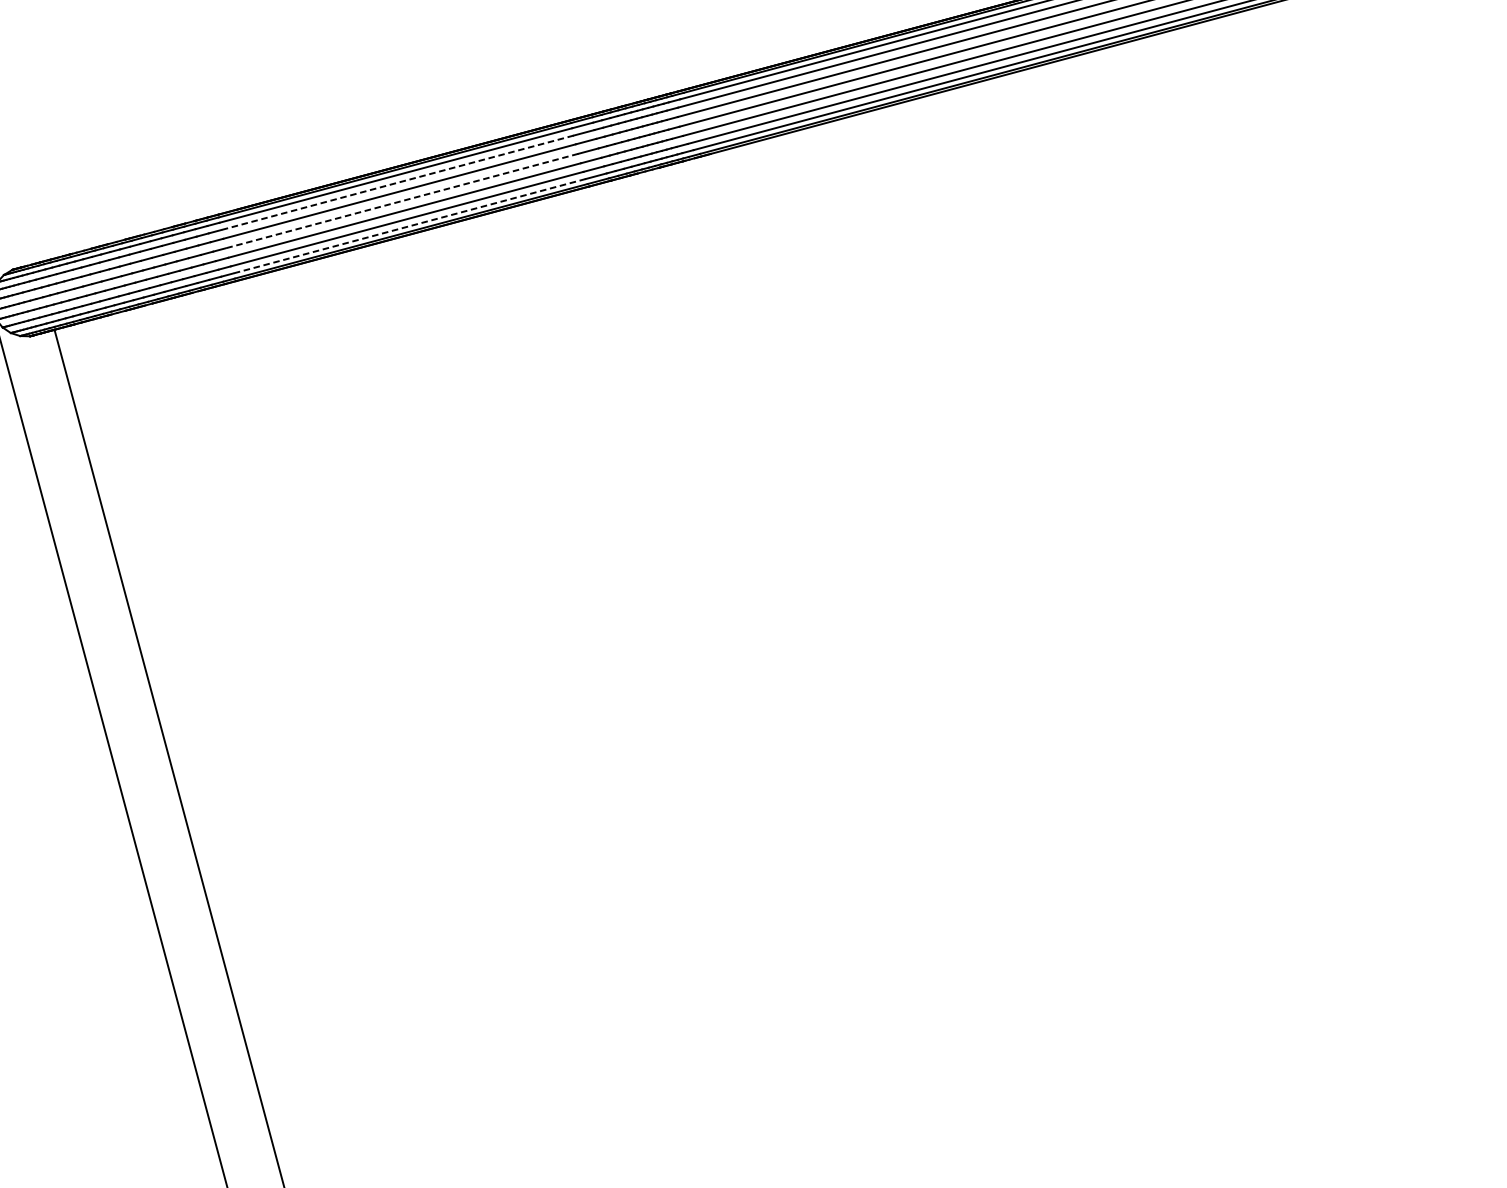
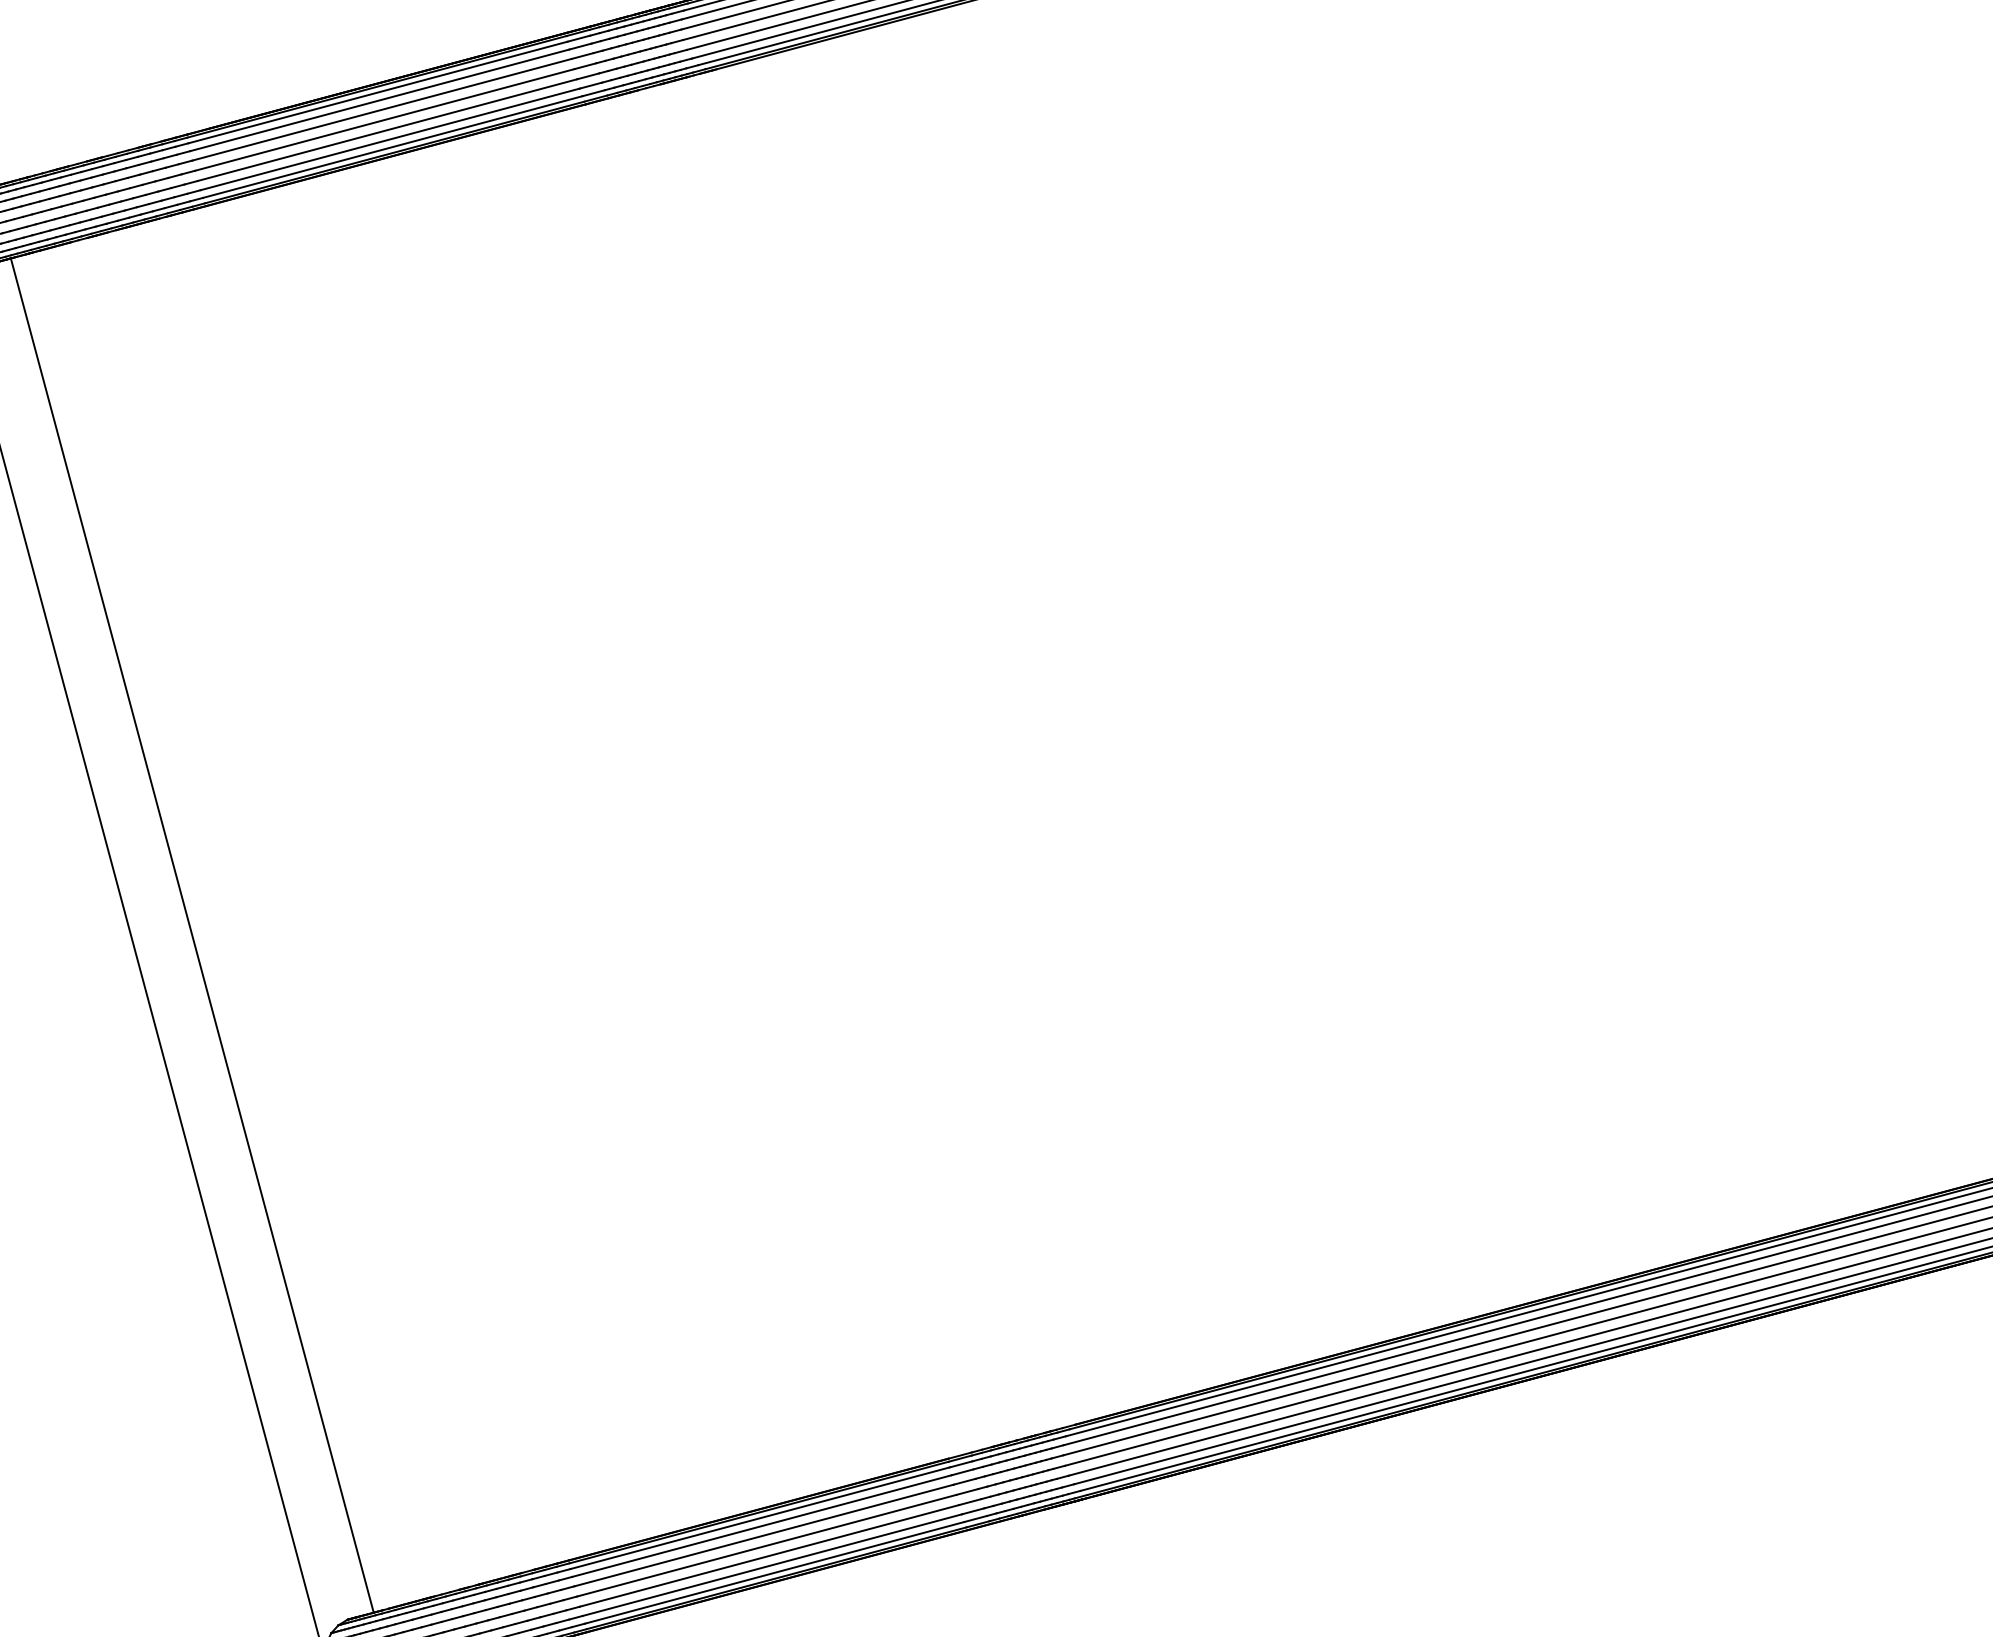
line: (397, 182) -> (379, 100), dashed -> solid
line: (401, 201) -> (384, 120), dashed -> solid
line: (409, 226) -> (392, 147), dashed -> solid

